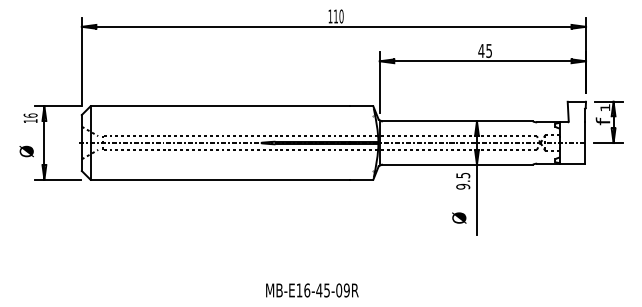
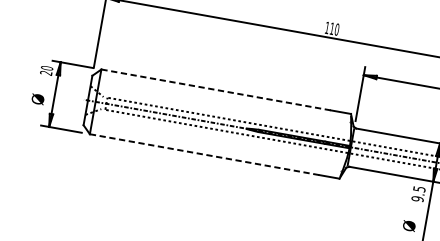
line: (220, 106) -> (216, 90), solid -> dashed
text: (30, 118) -> (46, 70), 16 -> 20
line: (220, 179) -> (204, 154), solid -> dashed

